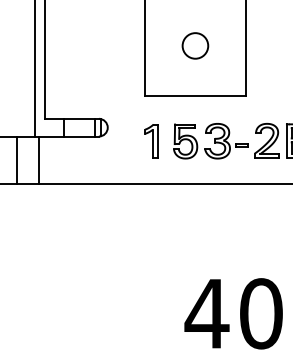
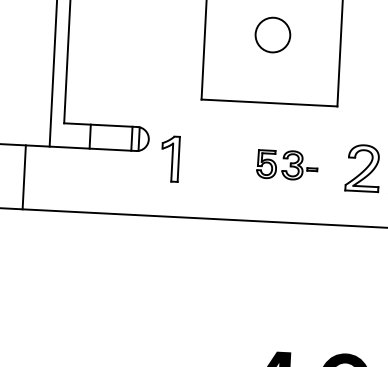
part: (151, 141) -> (170, 159), moved
part: (210, 141) -> (286, 165), size x0.6
line: (39, 159) -> (54, 177), removed

